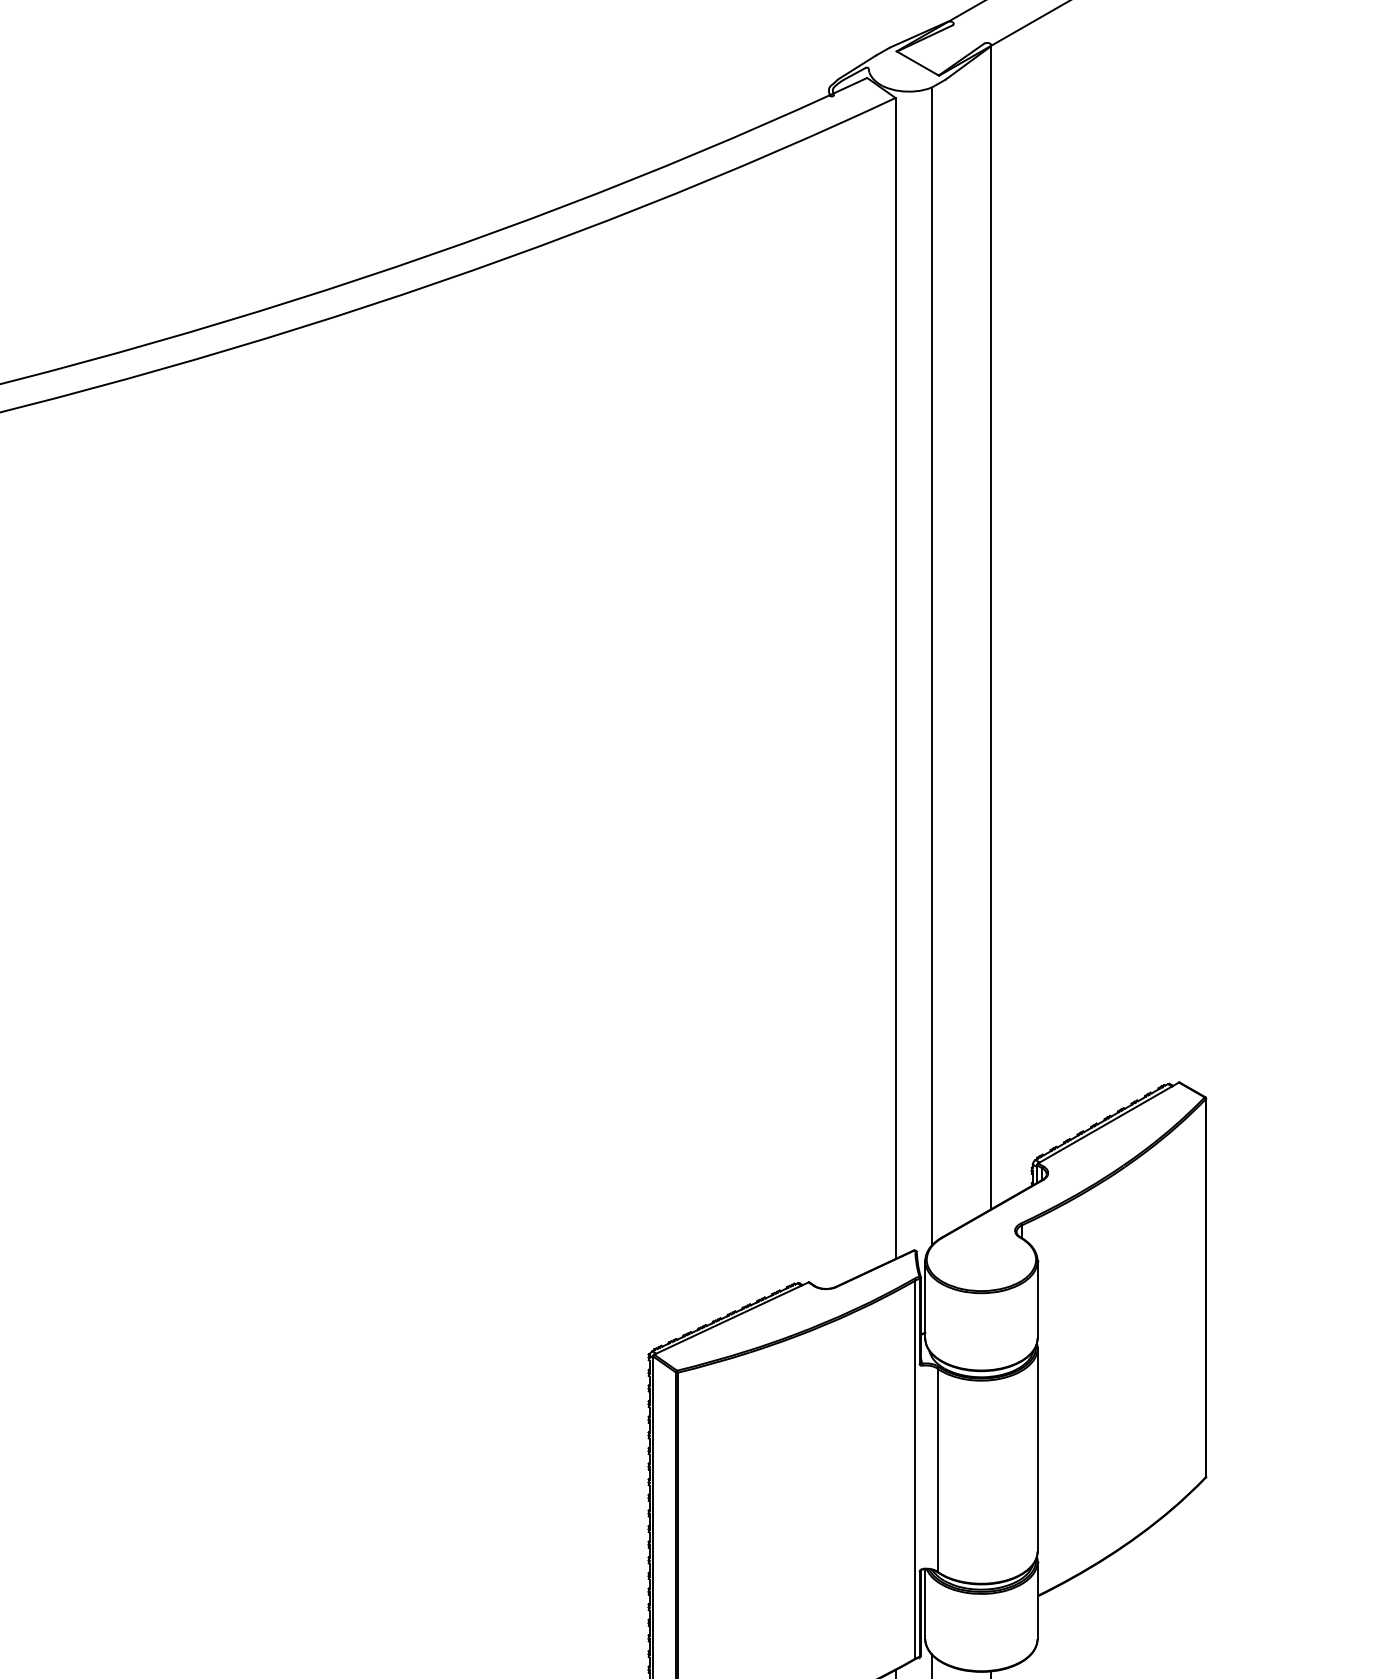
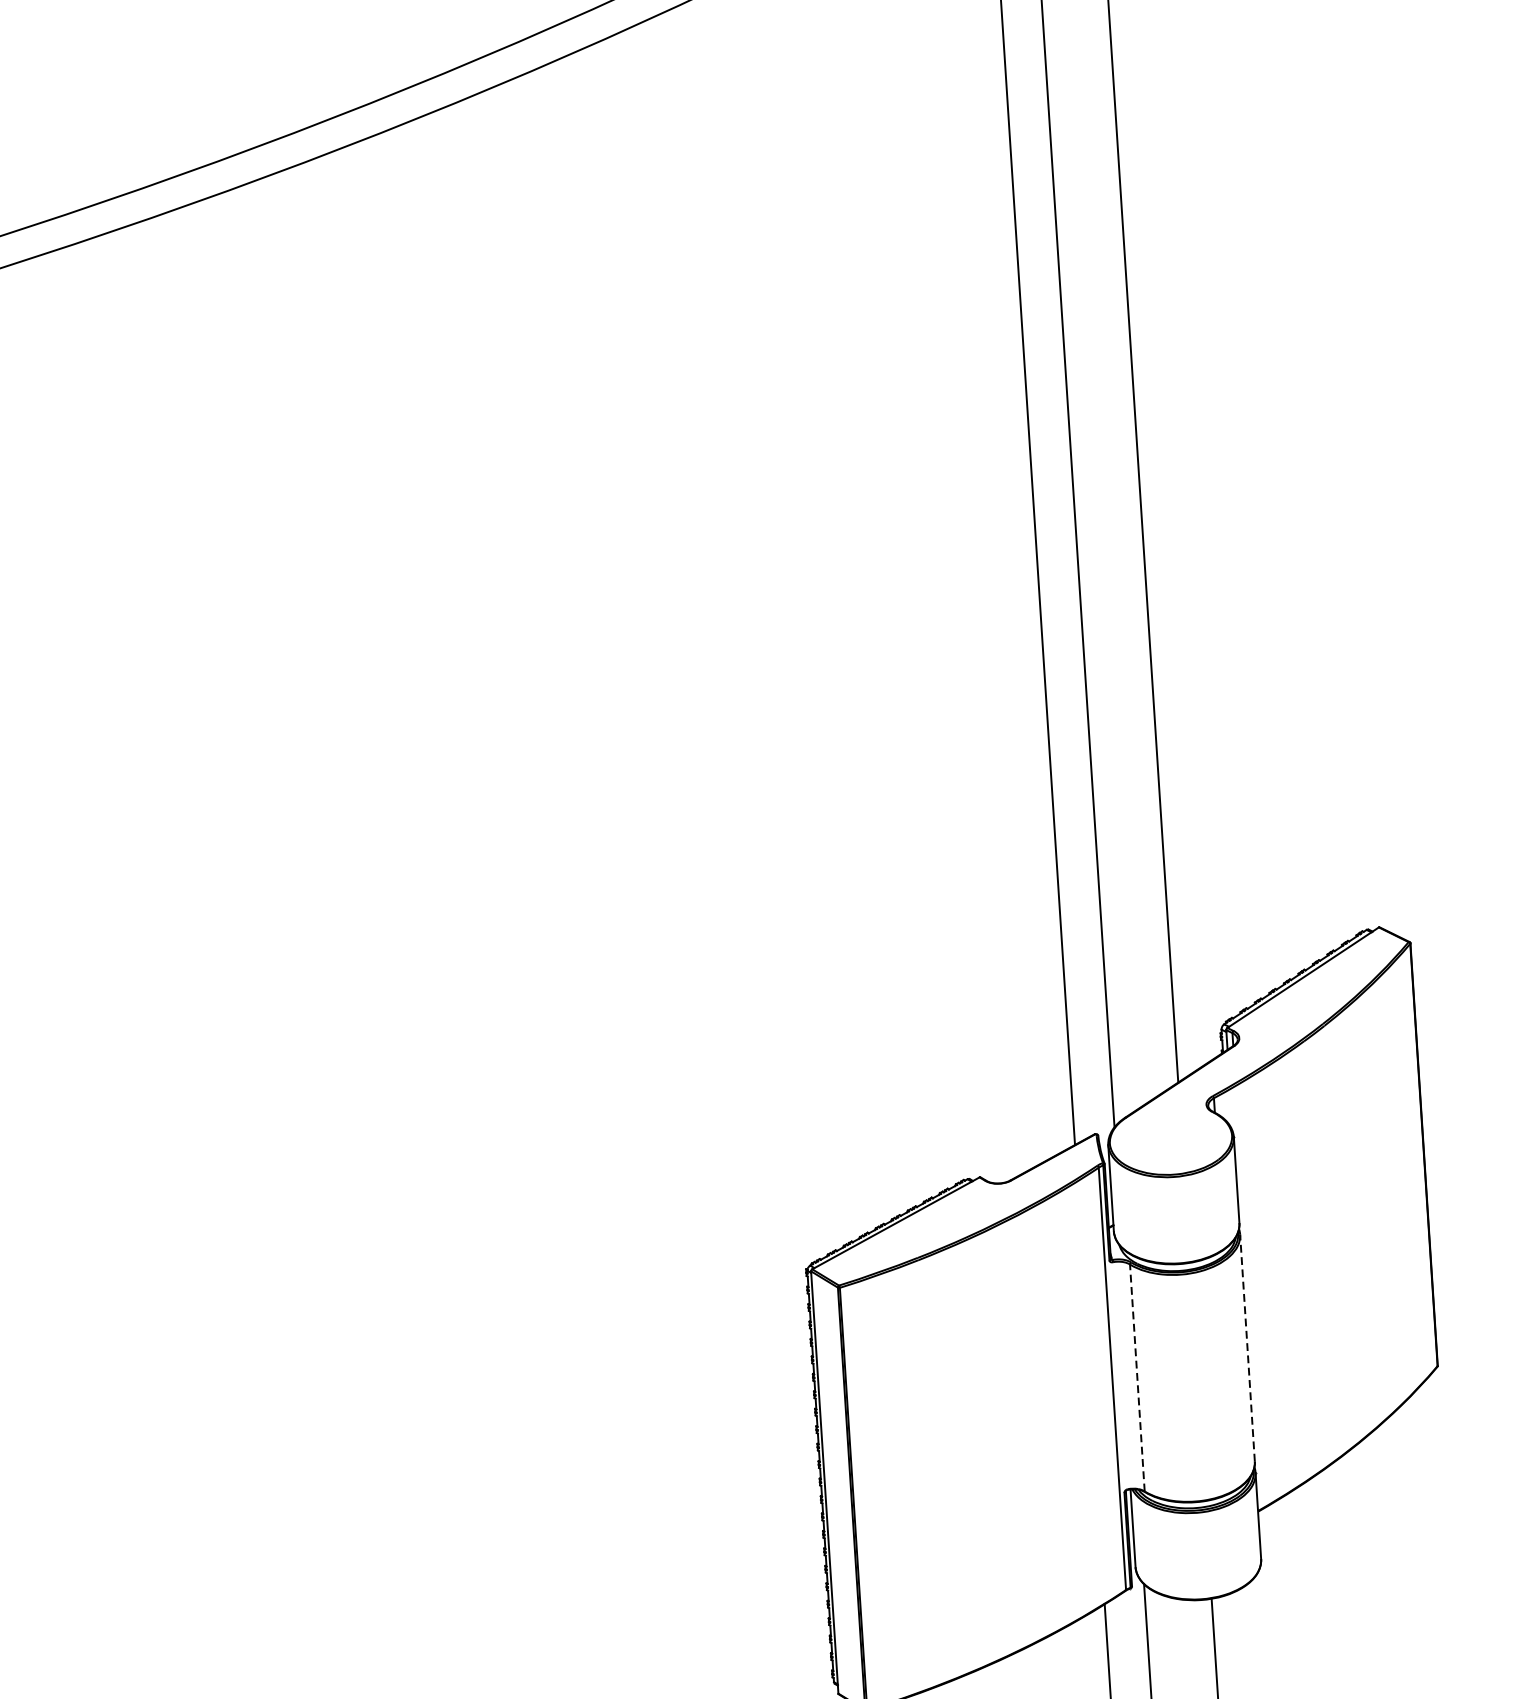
line: (1037, 1450) -> (1247, 1348), solid -> dashed
line: (937, 1470) -> (1137, 1378), solid -> dashed

